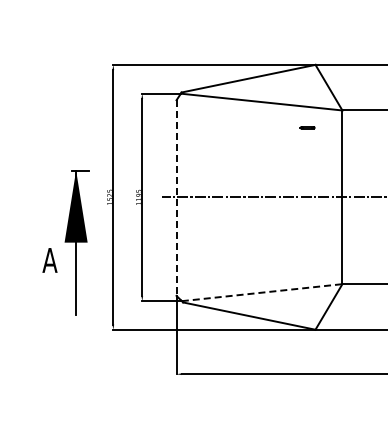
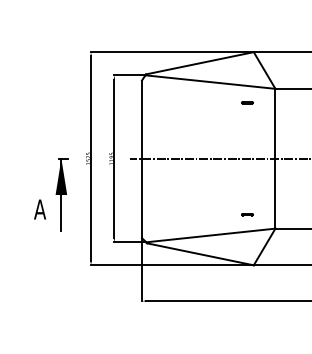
line: (176, 198) -> (141, 159), dashed -> solid
part: (76, 241) -> (61, 194), size x0.62
part: (307, 266) -> (247, 214), added
line: (262, 292) -> (211, 235), dashed -> solid

